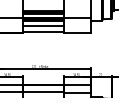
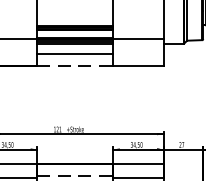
line: (44, 32) -> (77, 65), solid -> dashed
line: (44, 91) -> (77, 175), solid -> dashed

